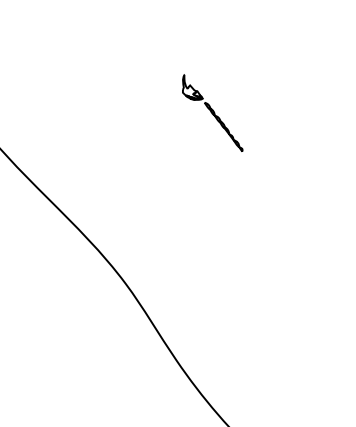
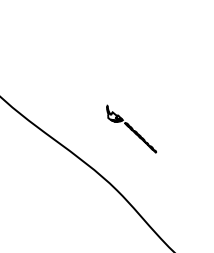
part: (212, 112) -> (131, 128), moved

